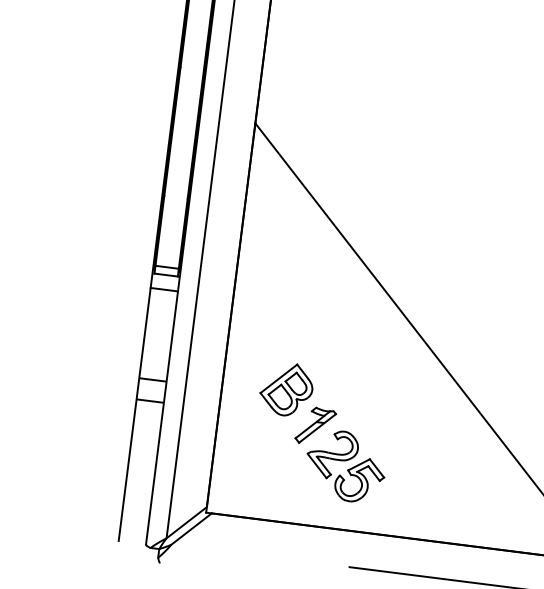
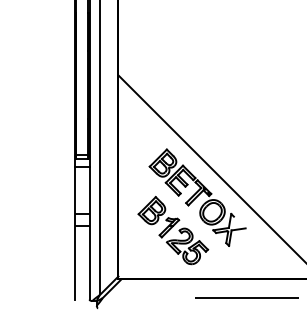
part: (376, 375) -> (197, 197), added

